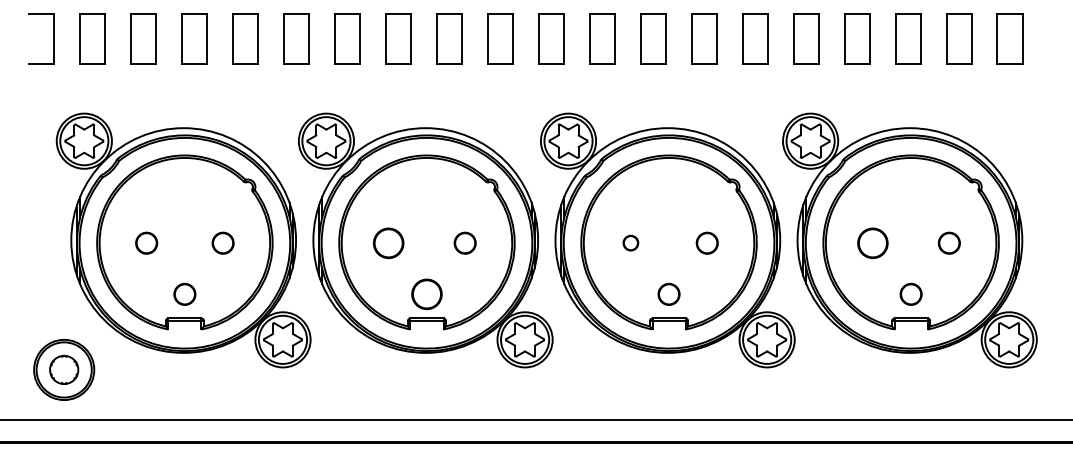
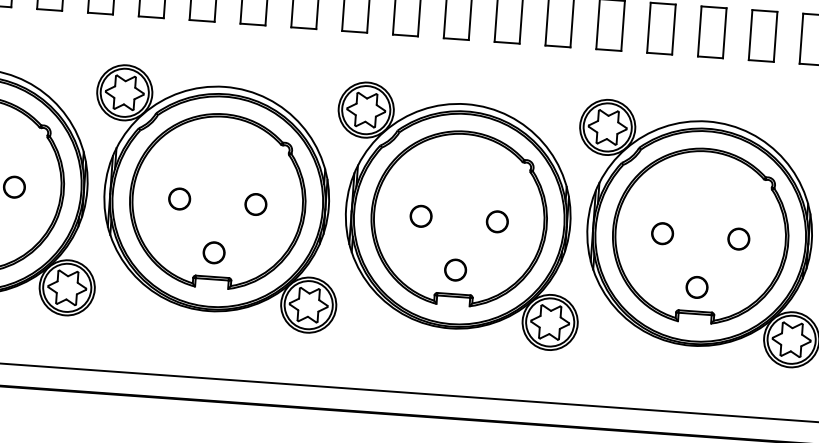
circle: (388, 242) -> (179, 198), size x0.71
circle: (630, 242) -> (420, 215), size x1.43
circle: (872, 242) -> (662, 232), size x0.71
circle: (426, 294) -> (213, 252), size x0.71

